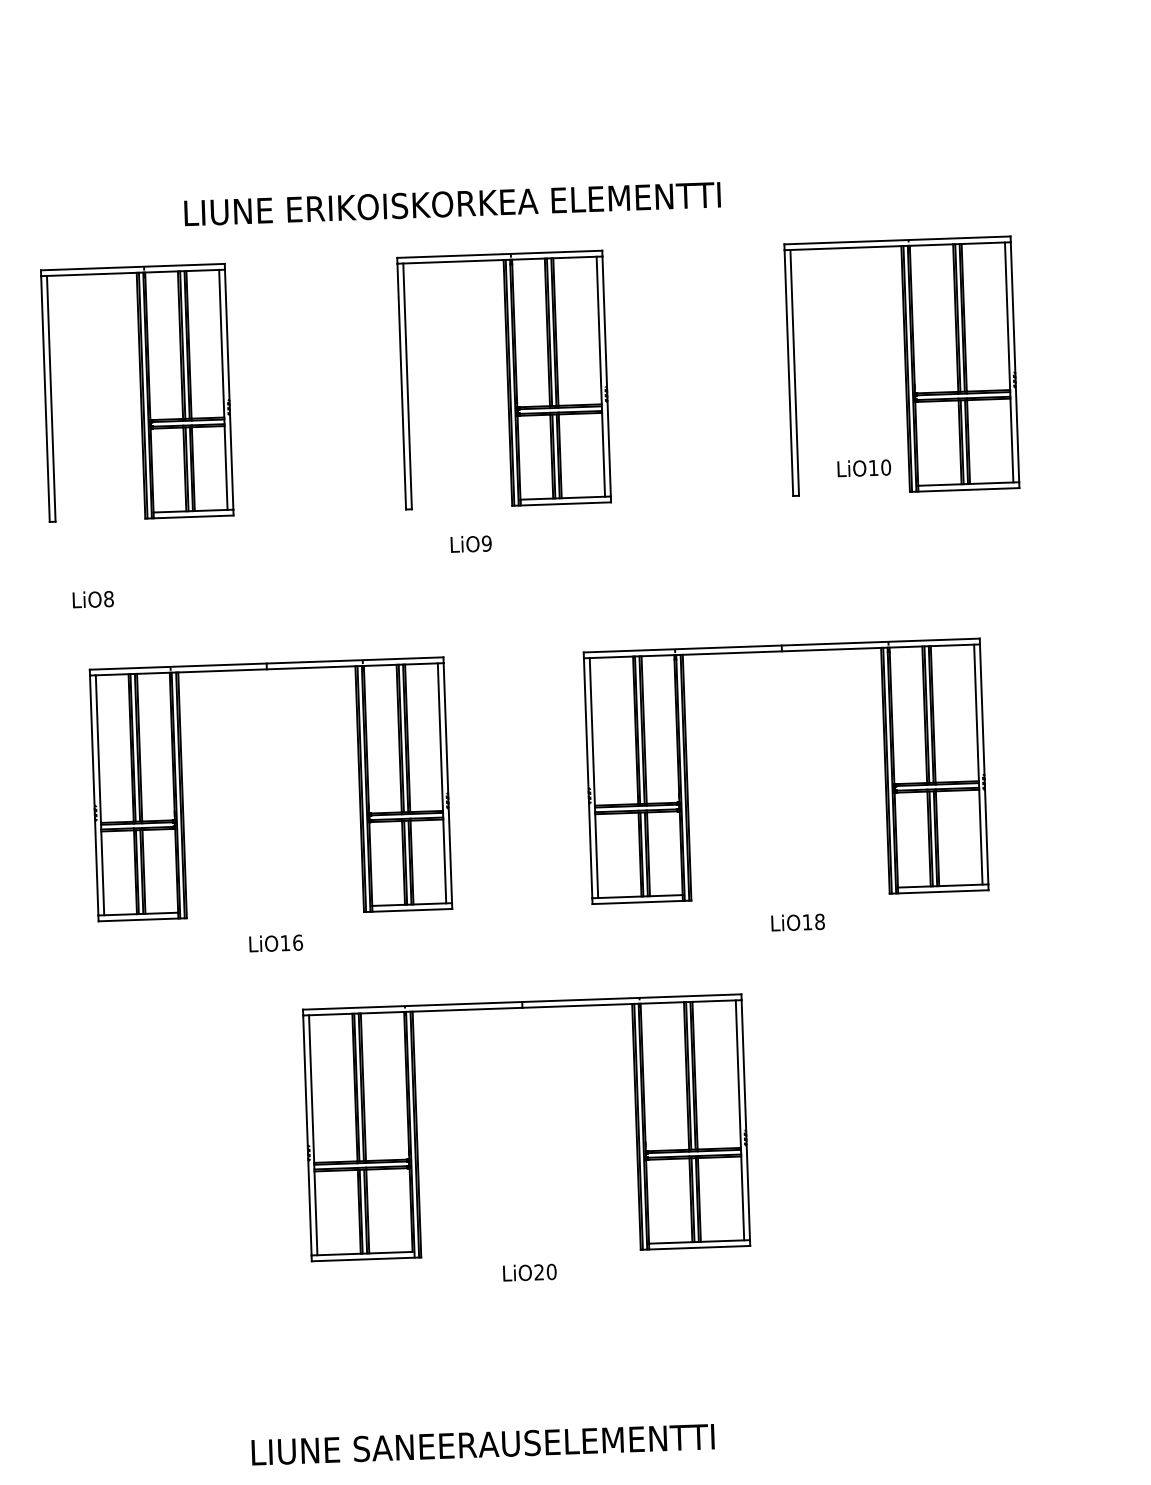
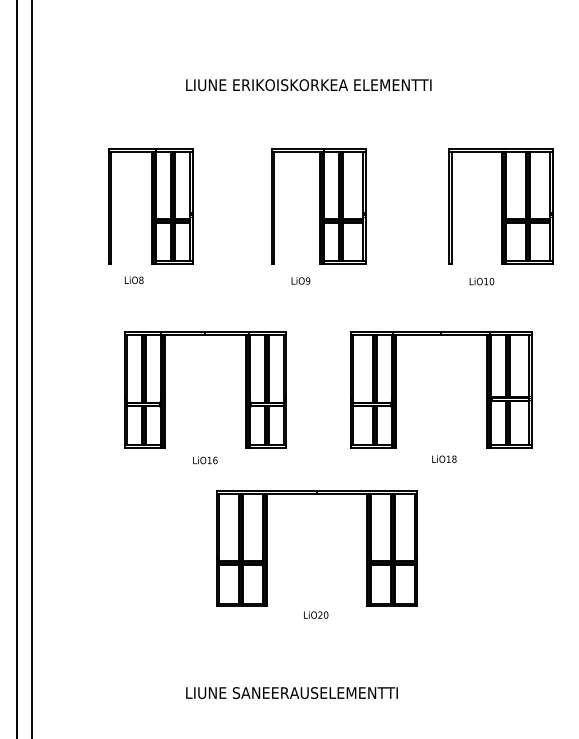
text: (451, 204) -> (308, 85), moved
text: (863, 468) -> (481, 281), moved
text: (91, 597) -> (133, 279), moved

